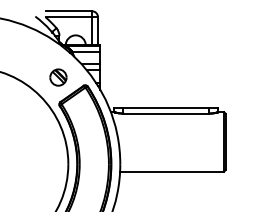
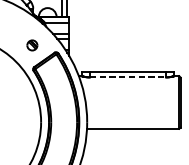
part: (58, 77) -> (32, 45), size x0.7
line: (166, 113) -> (128, 77), solid -> dashed

